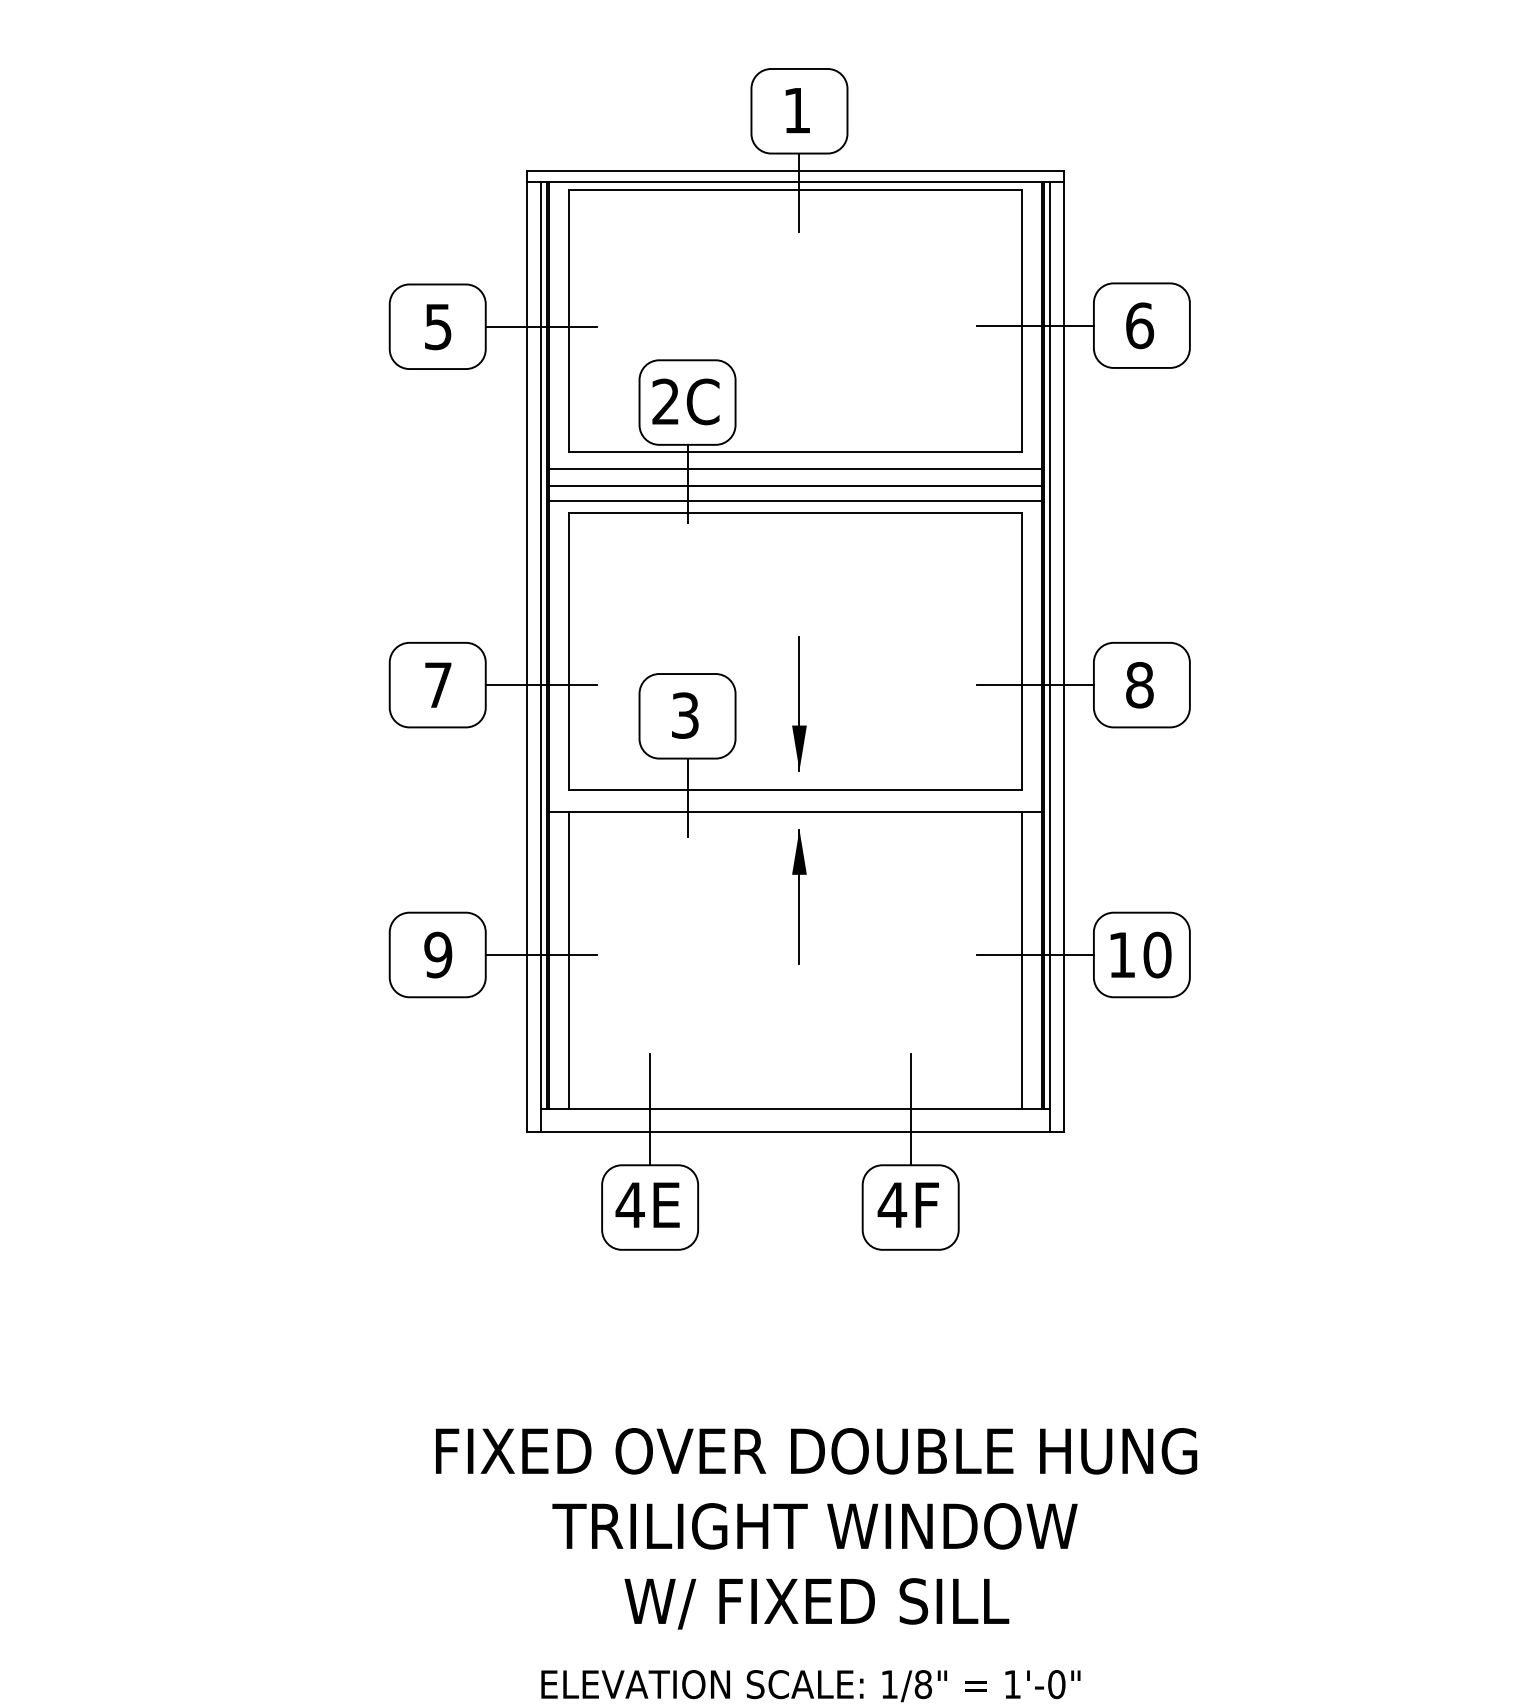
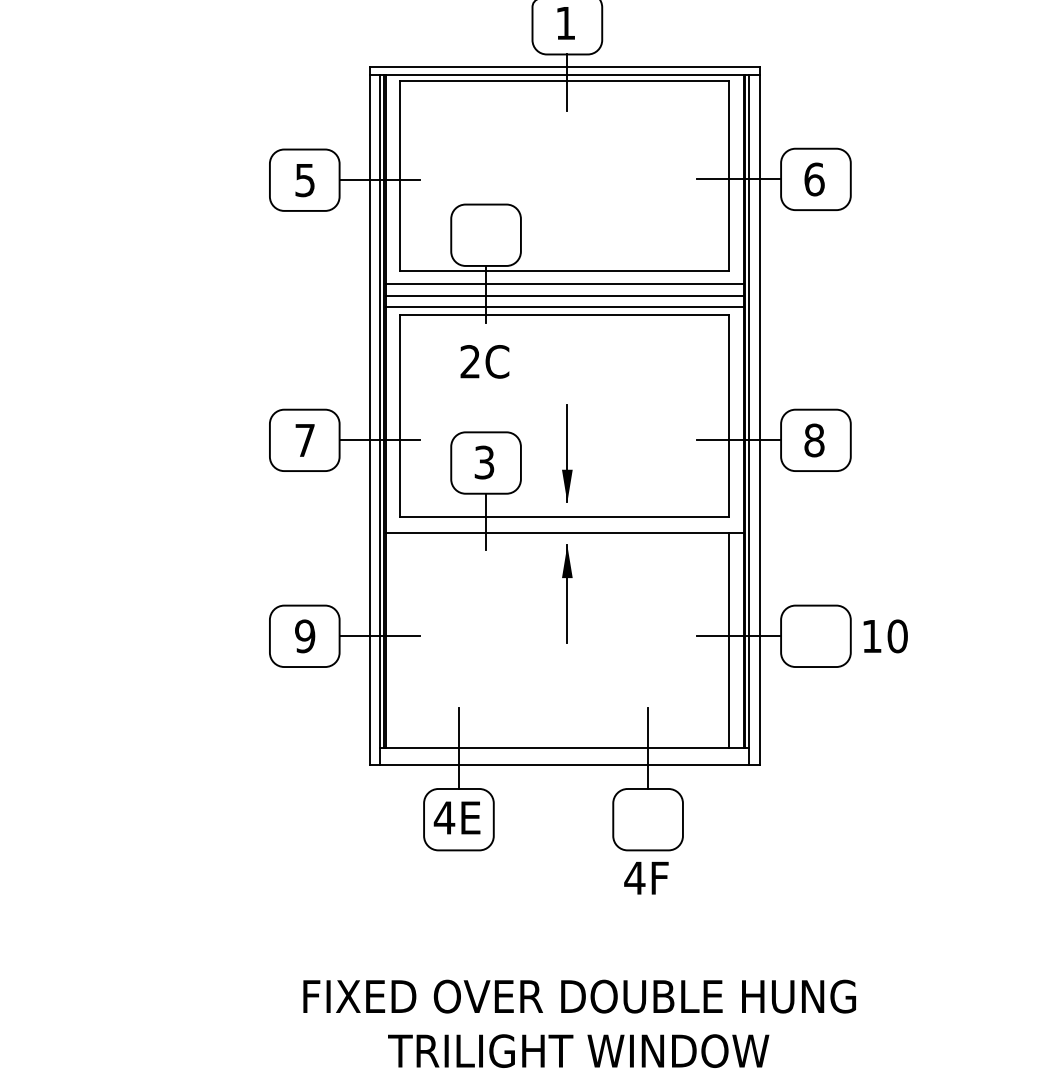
text: (685, 401) -> (484, 361), moved
text: (1140, 954) -> (885, 635), moved
line: (569, 960) -> (400, 640), removed
text: (907, 1204) -> (645, 877), moved

